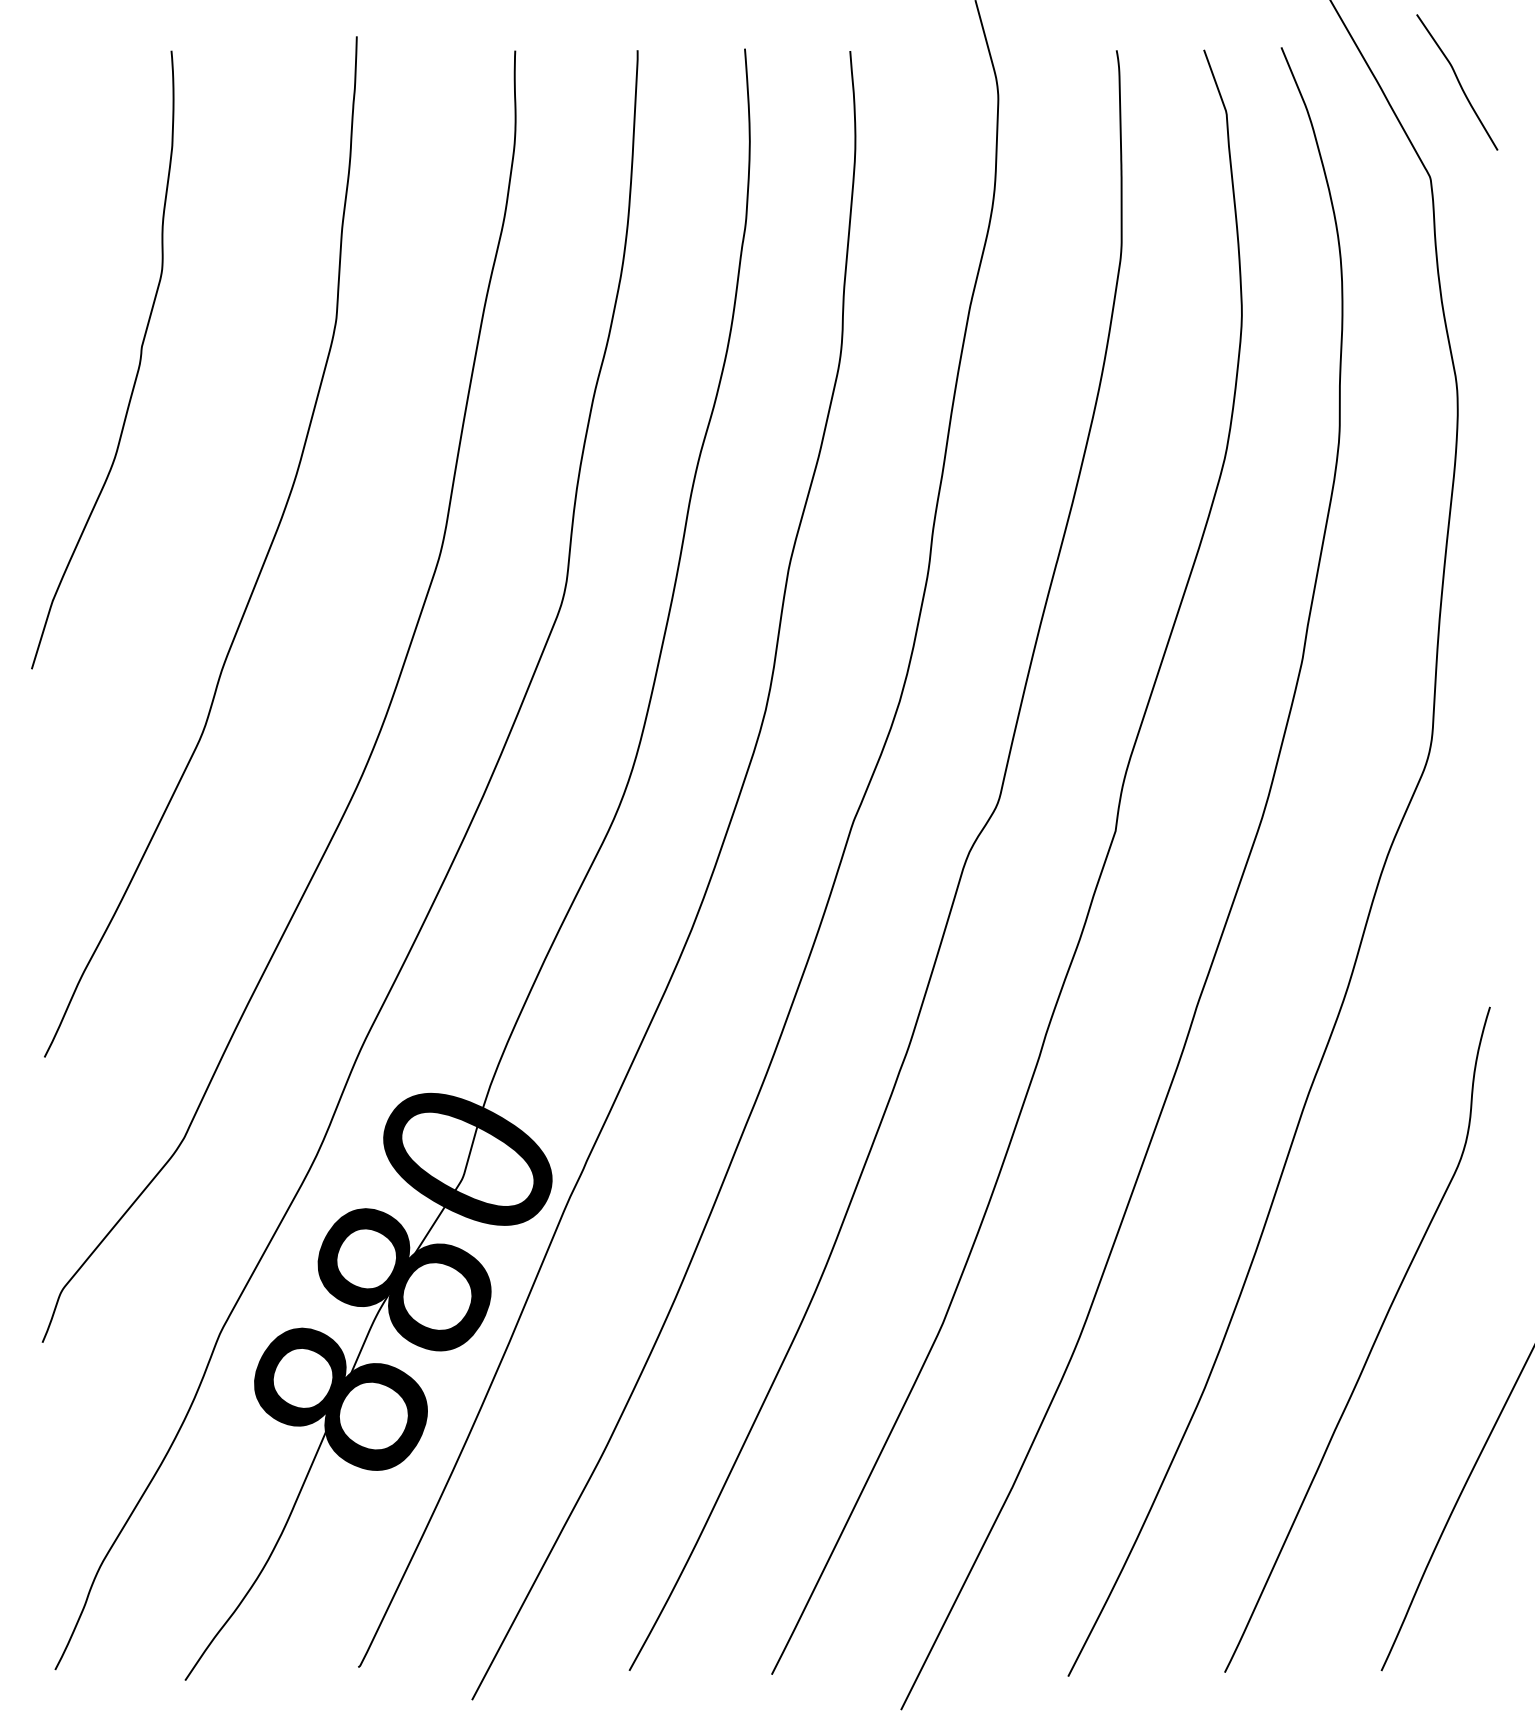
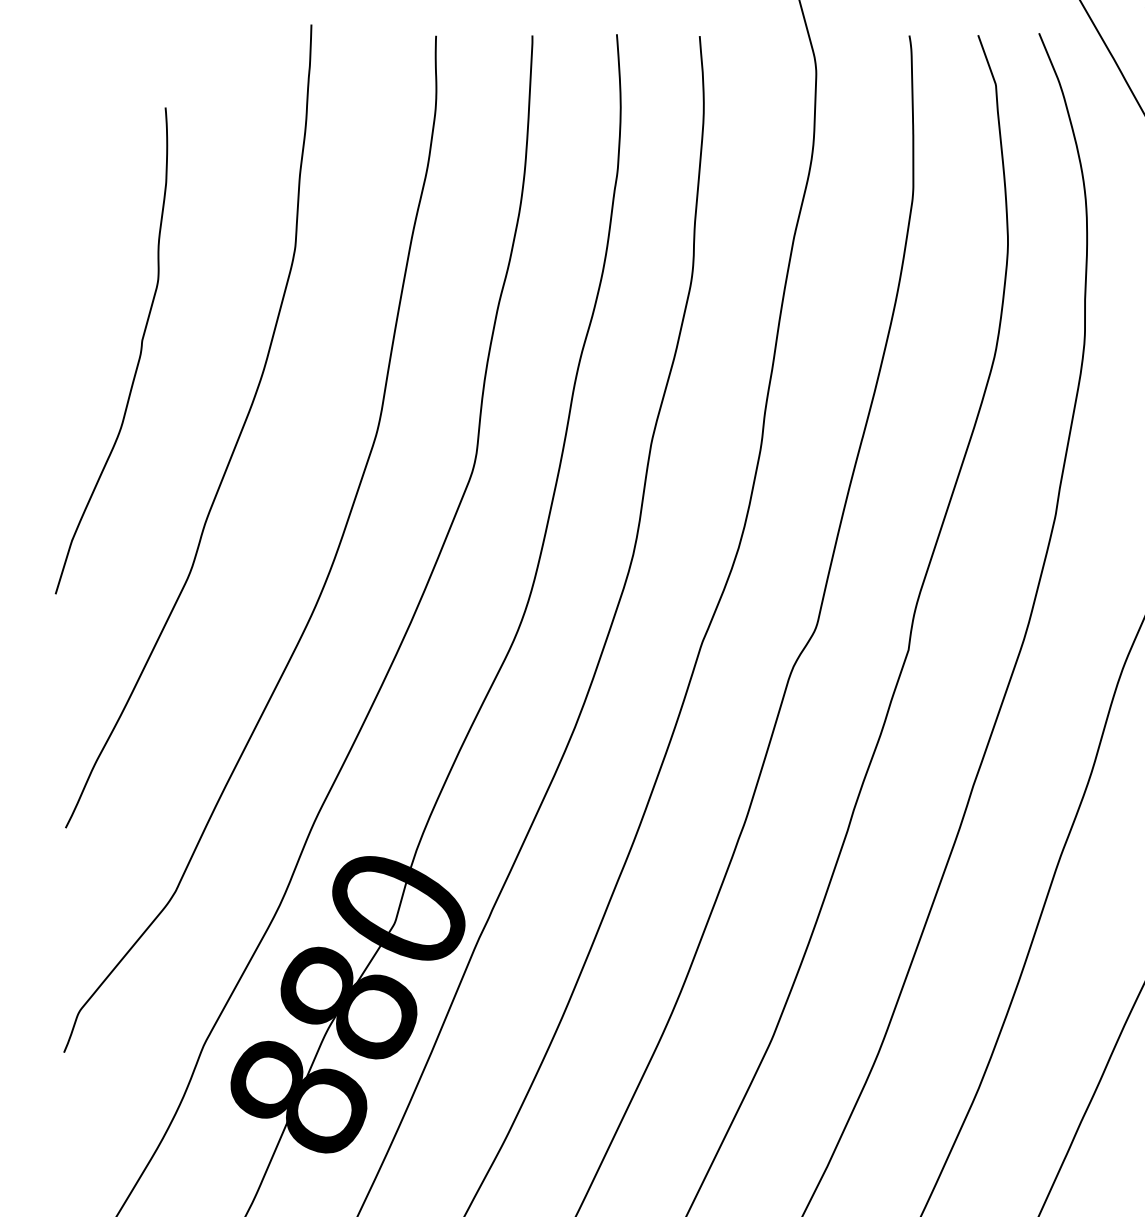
curve: (138, 364) -> (139, 354), moved

